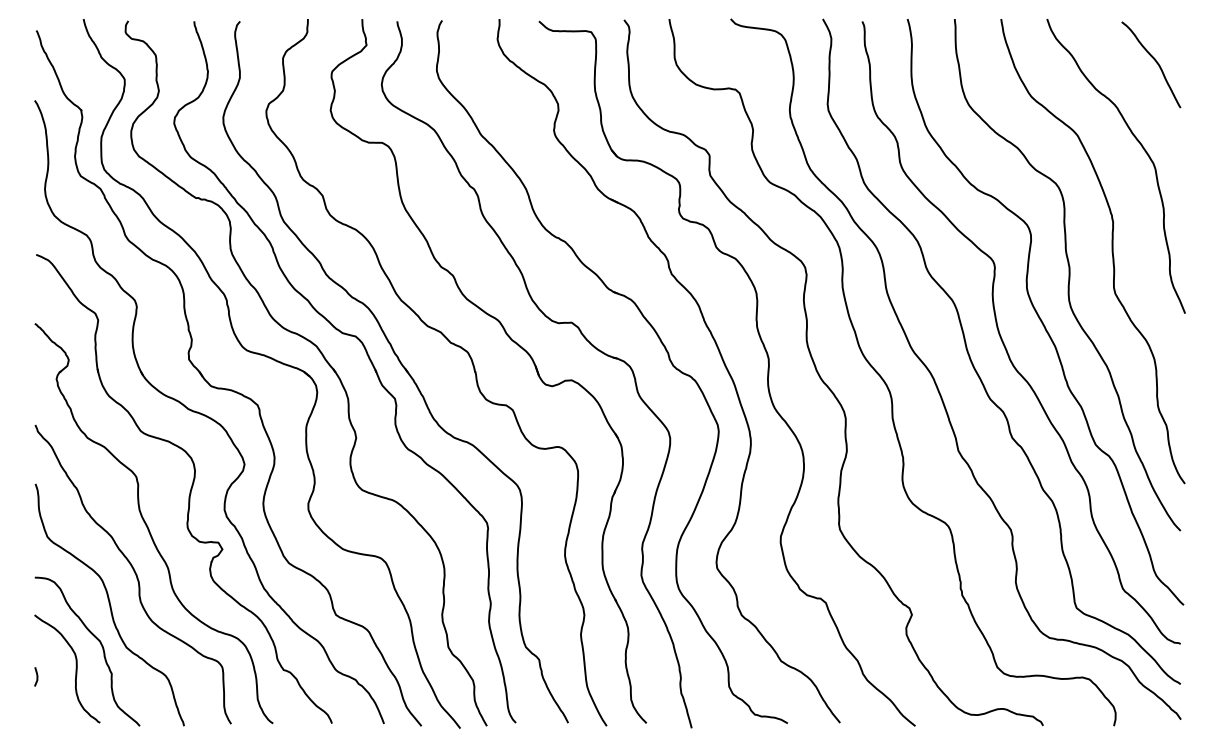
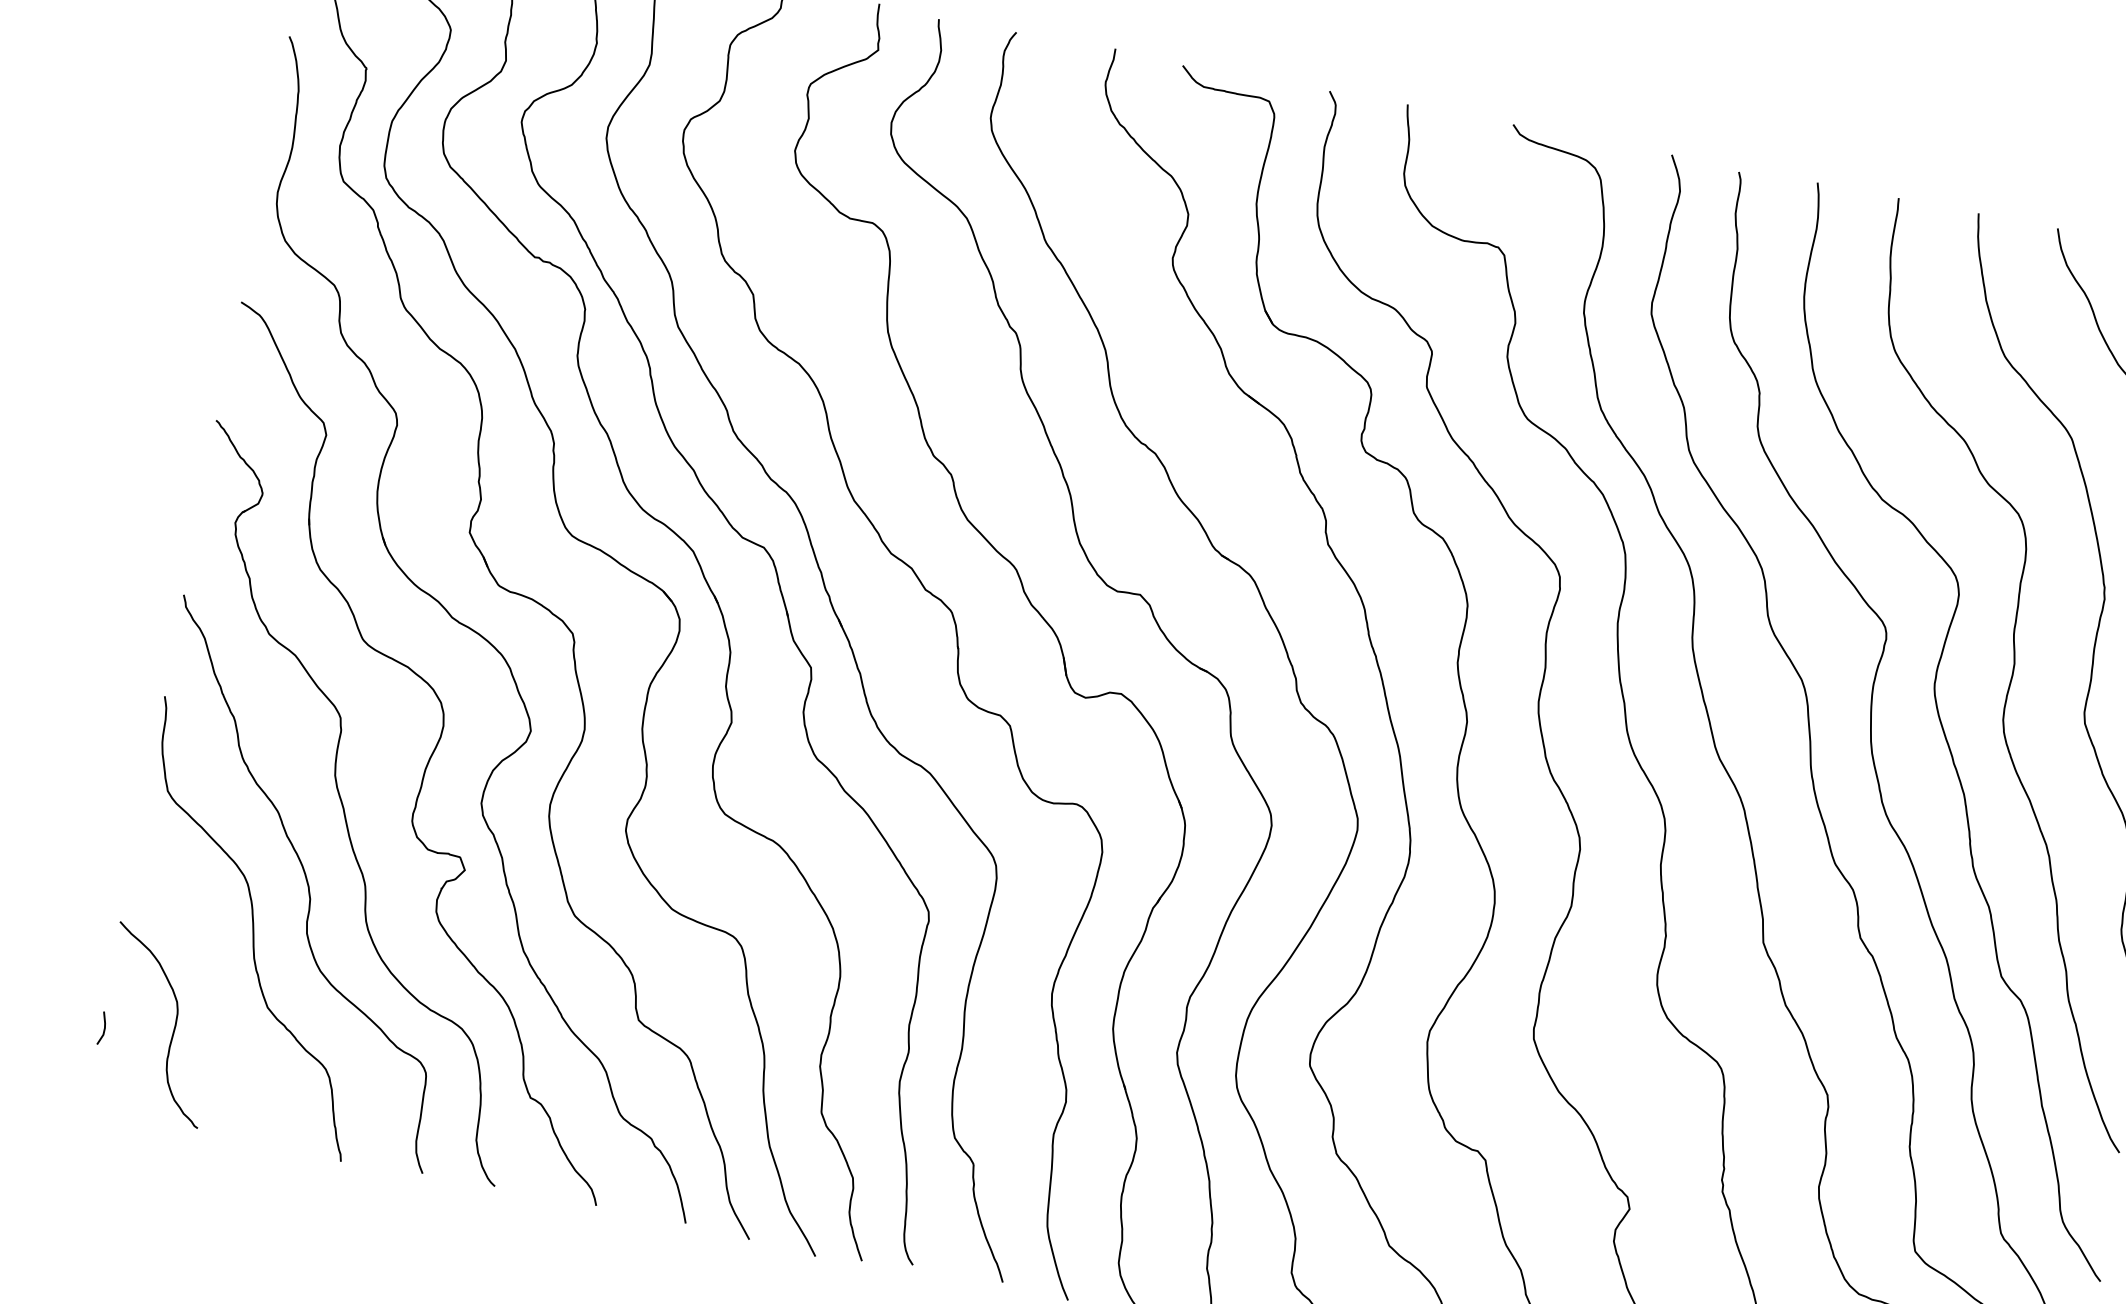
curve: (100, 644) -> (223, 993), removed

